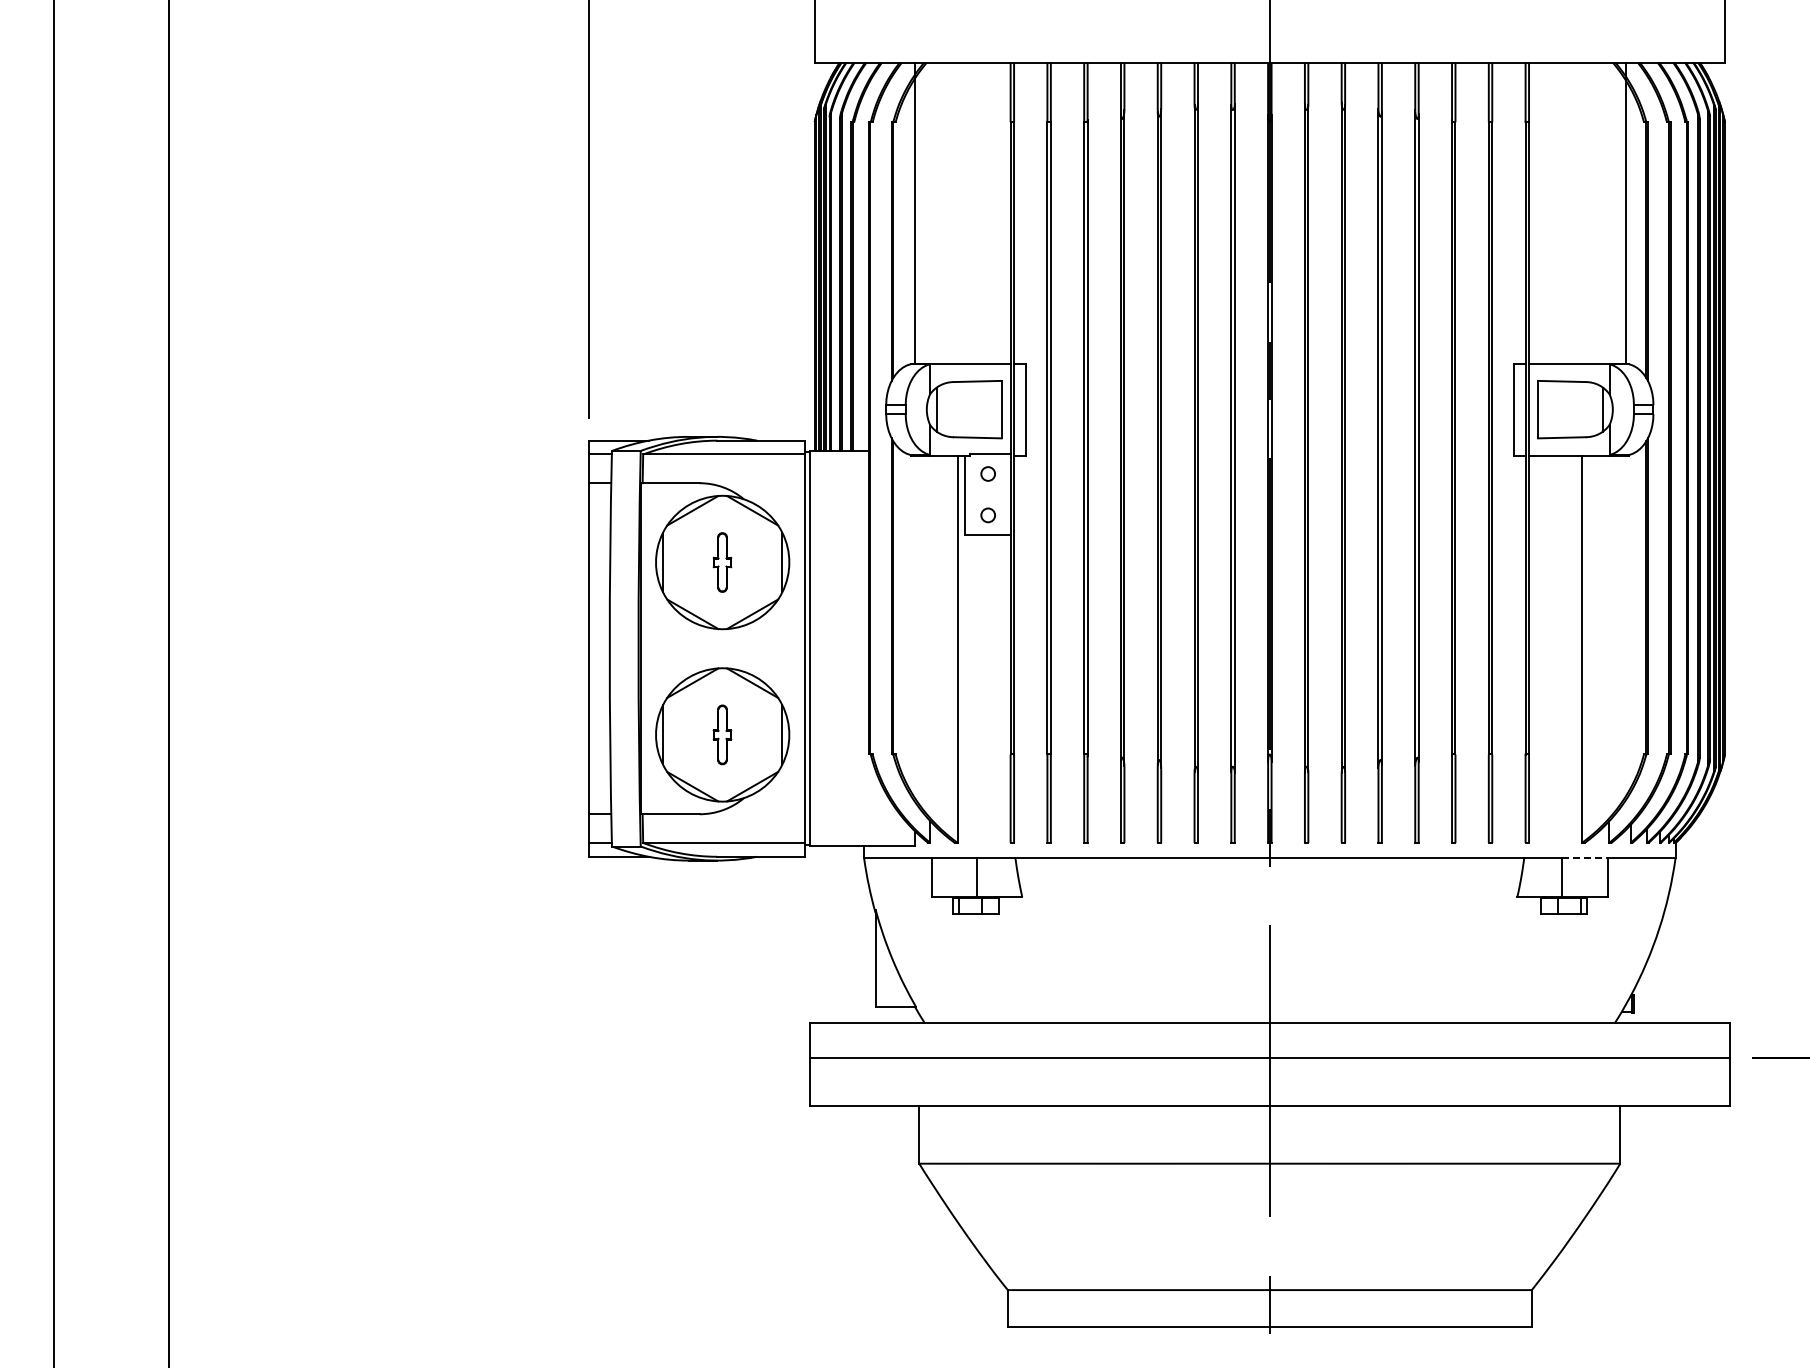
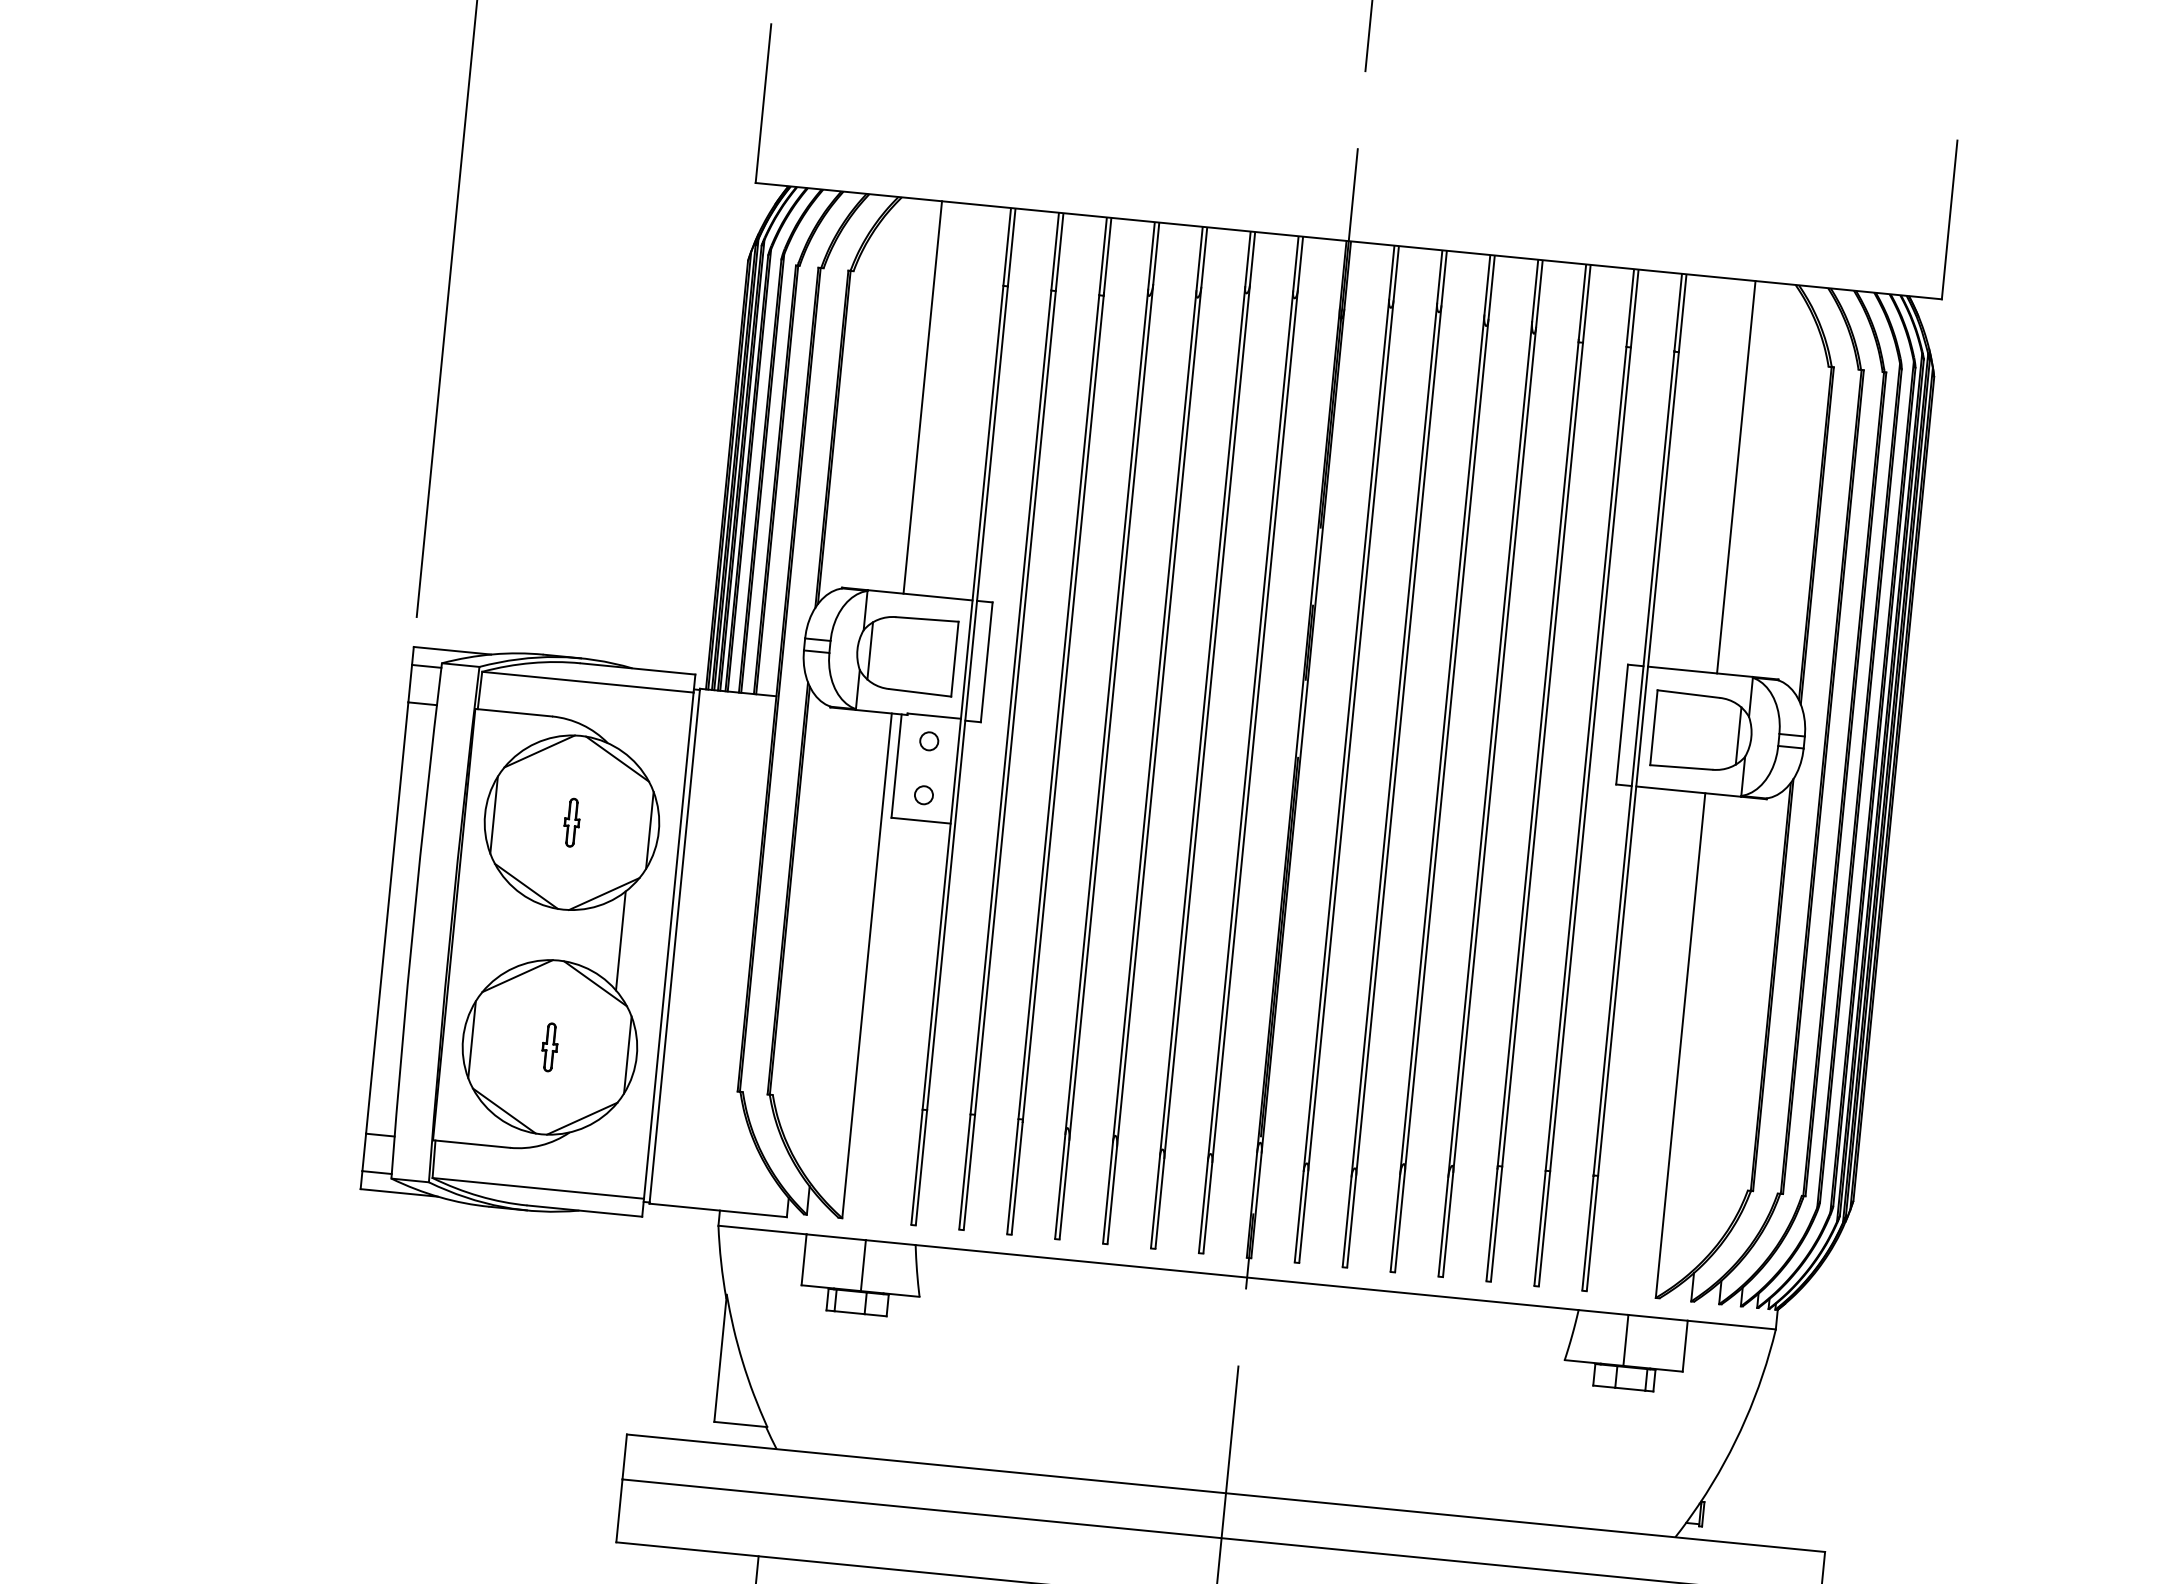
line: (914, 212) -> (922, 396), moved
line: (1626, 212) -> (1736, 476), moved
part: (722, 562) -> (571, 822), size x0.62
line: (768, 648) -> (620, 940), added
part: (722, 734) -> (549, 1046), size x0.62
line: (1585, 857) -> (1658, 1317), dashed -> solid

